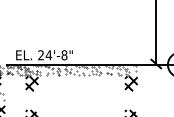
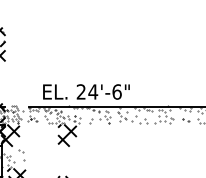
text: (64, 55) -> (117, 92), 24'-8" -> 24'-6"

